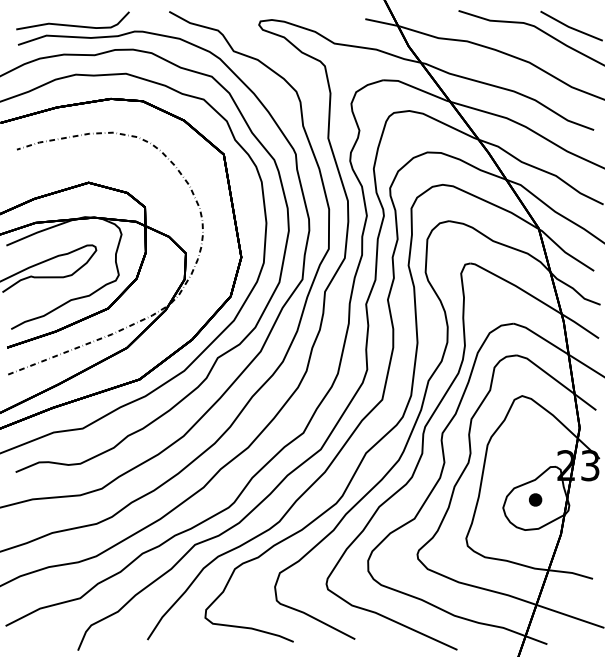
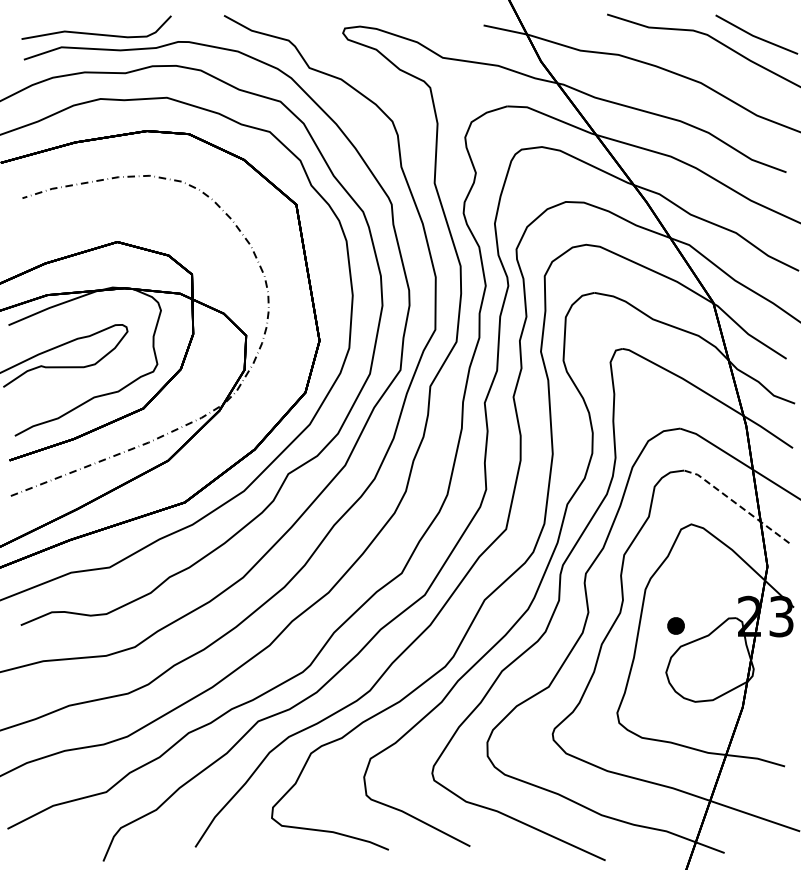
line: (556, 380) -> (736, 503), solid -> dashed
part: (535, 499) -> (675, 625), moved

